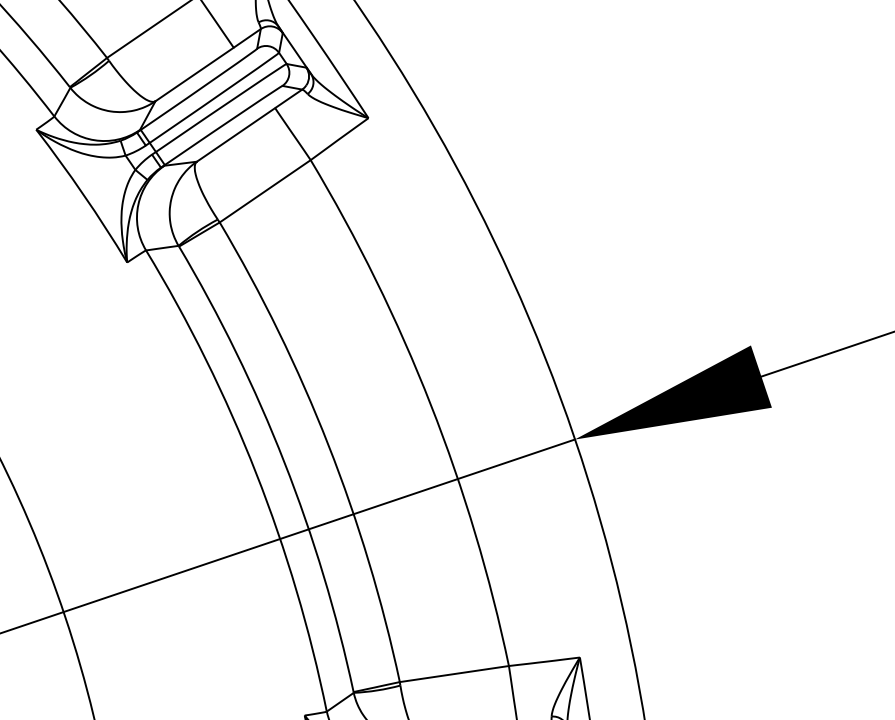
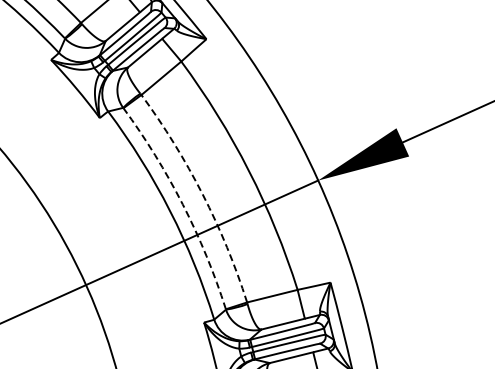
arc: (327, 445) -> (202, 194), solid -> dashed
arc: (283, 462) -> (182, 204), solid -> dashed

